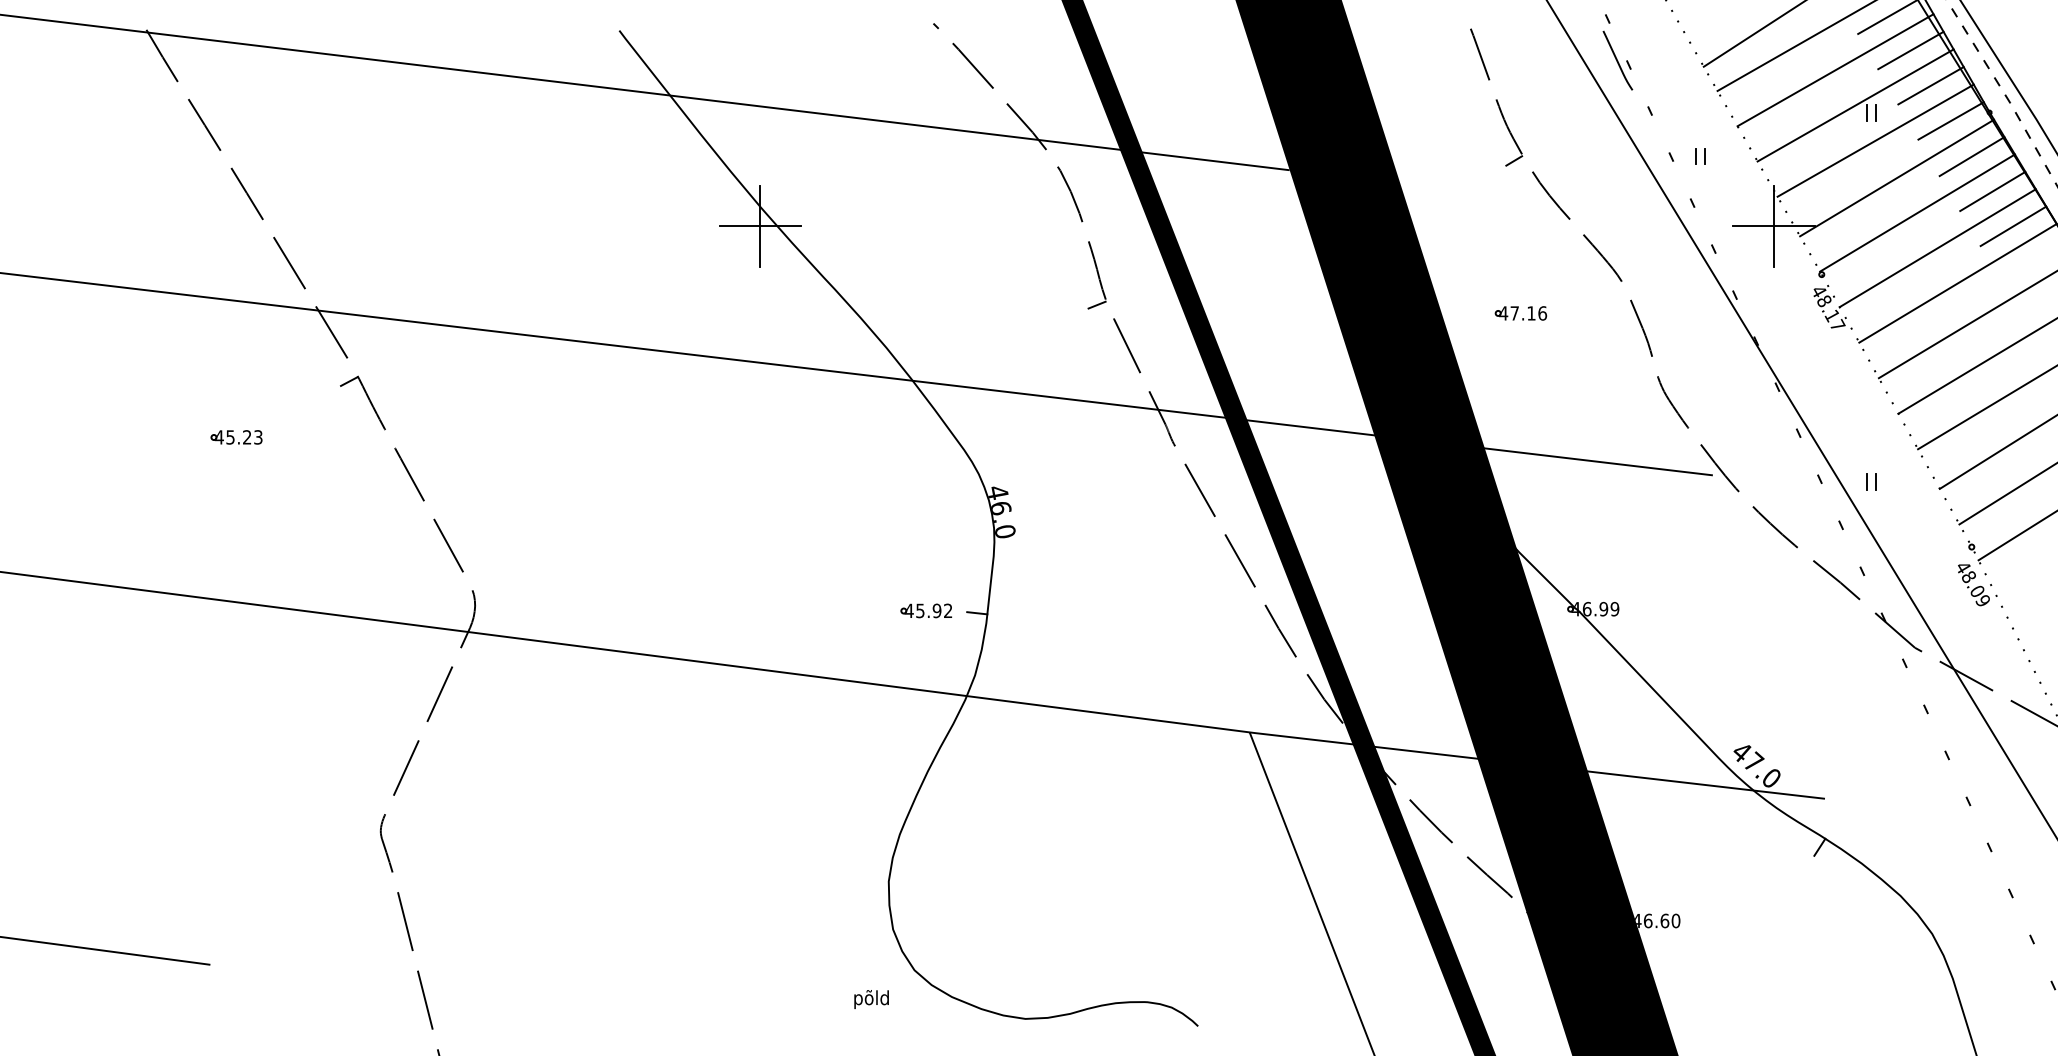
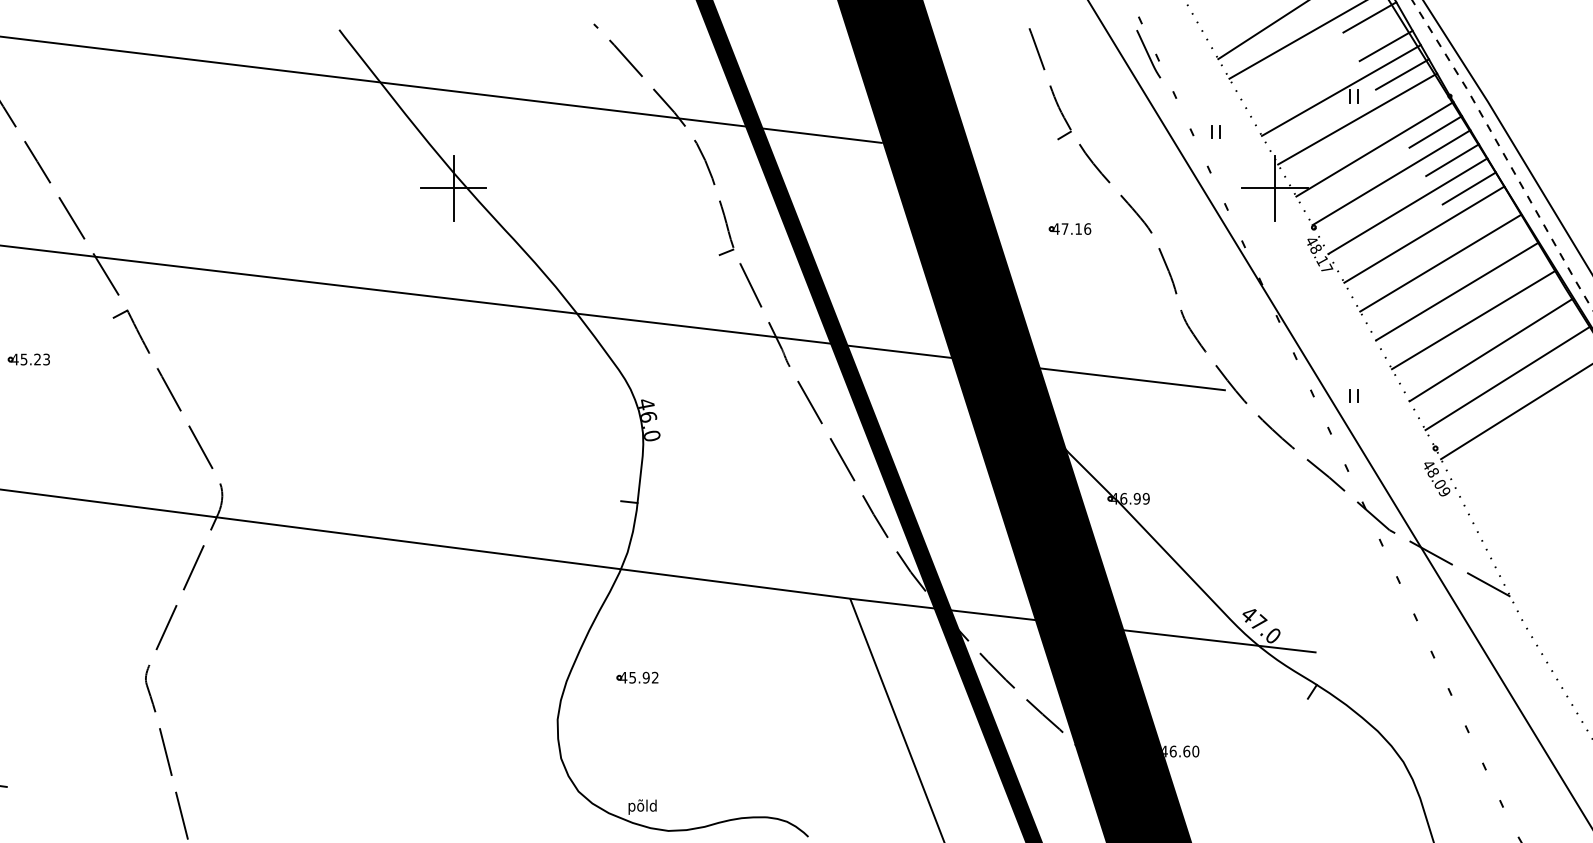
line: (1835, 70) -> (1325, 62), removed
line: (1950, 120) -> (1418, 102), removed
part: (1520, 313) -> (1069, 229), moved
part: (926, 610) -> (637, 677), moved
text: (871, 999) -> (642, 807), moved

